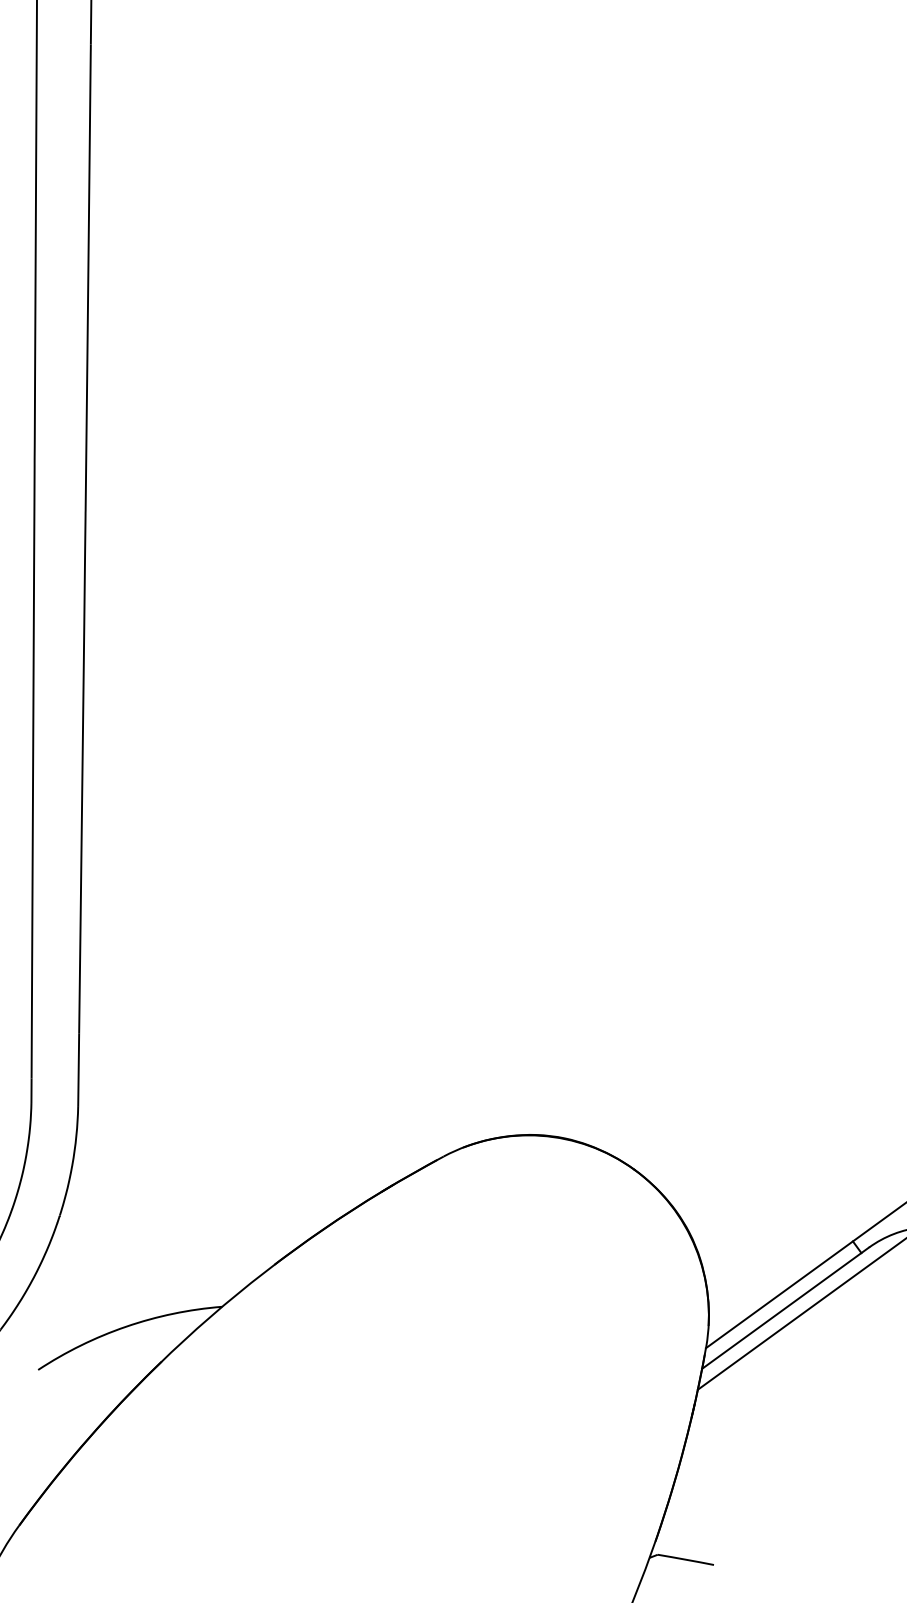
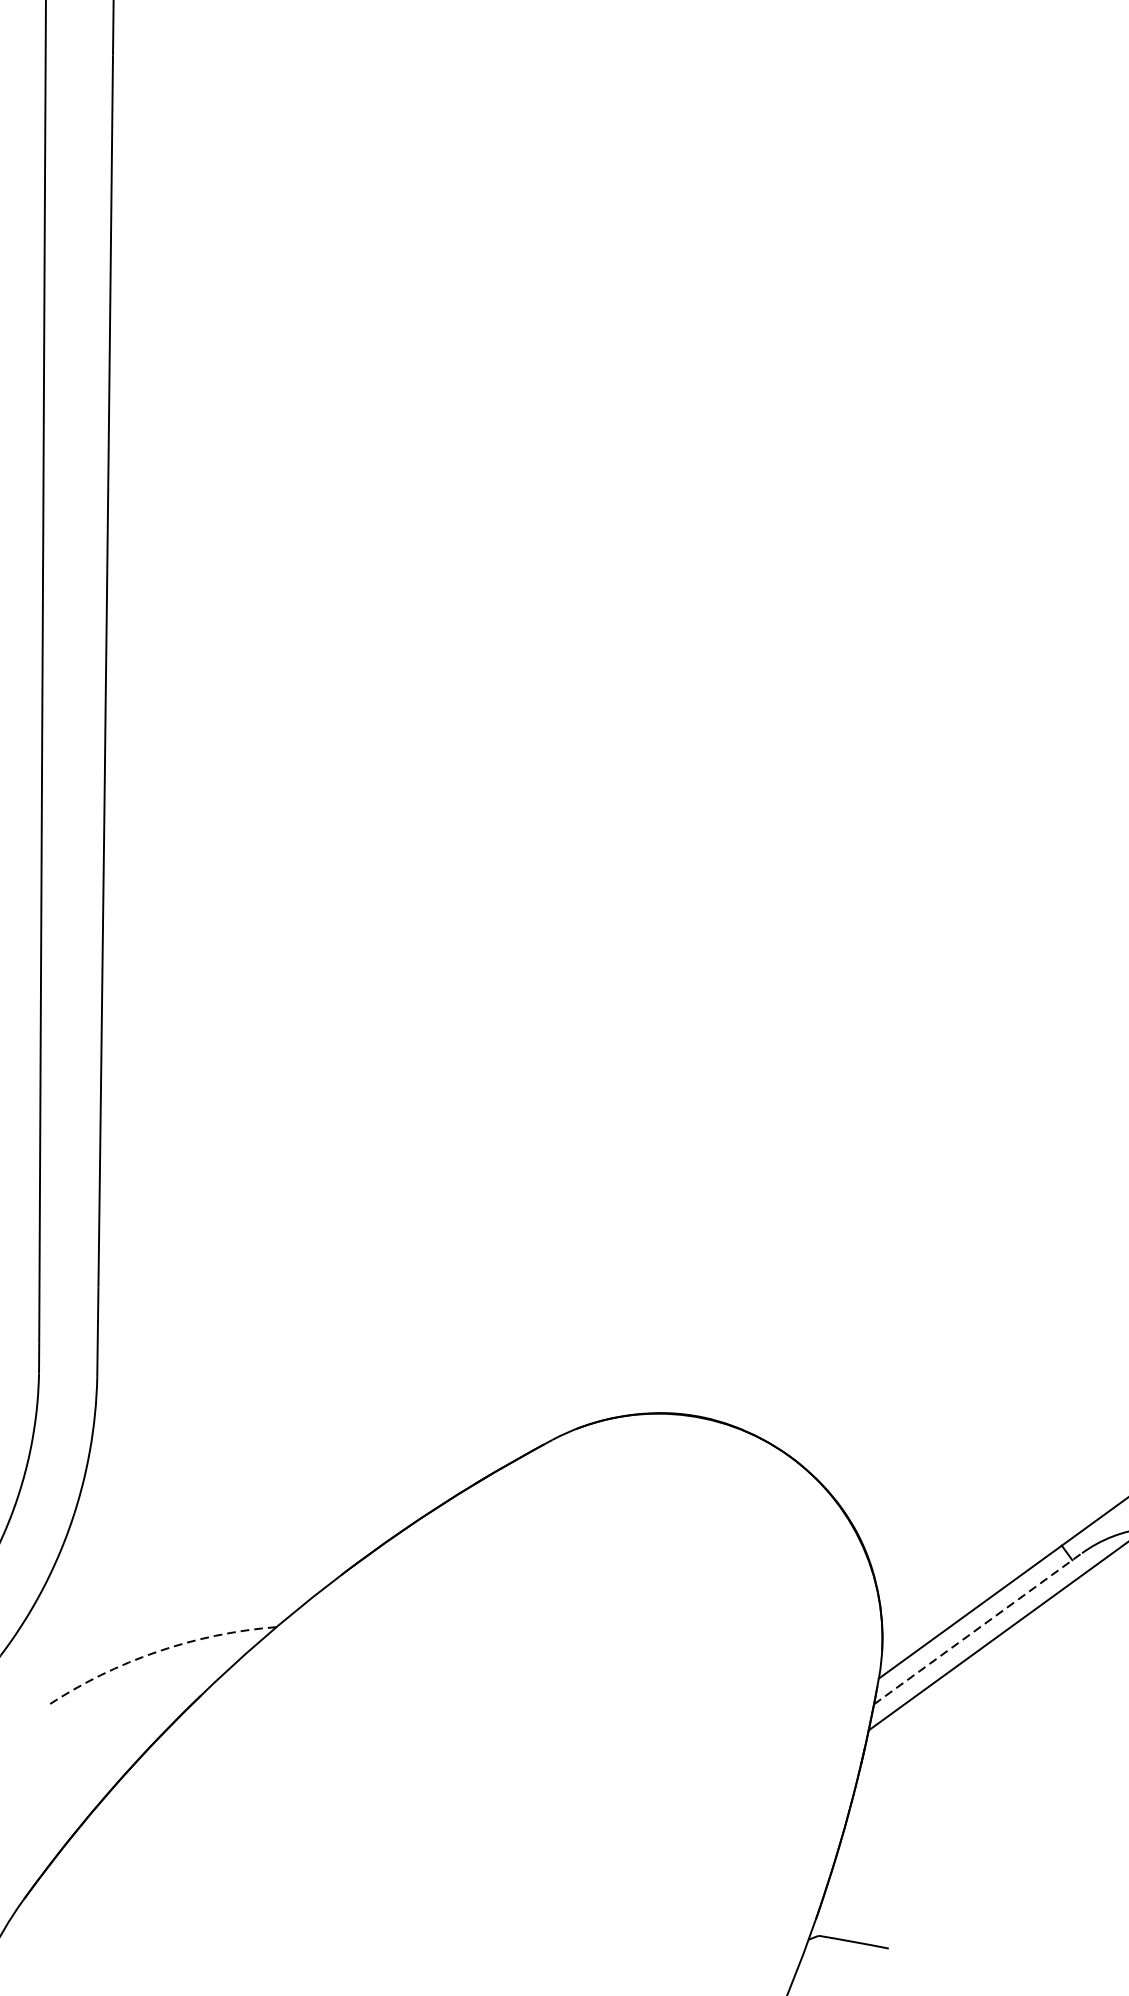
line: (786, 1307) -> (979, 1627), solid -> dashed
arc: (126, 1326) -> (157, 1651), solid -> dashed

